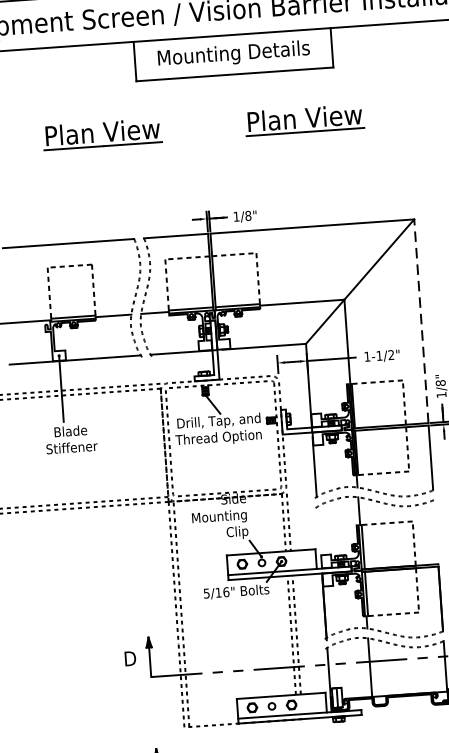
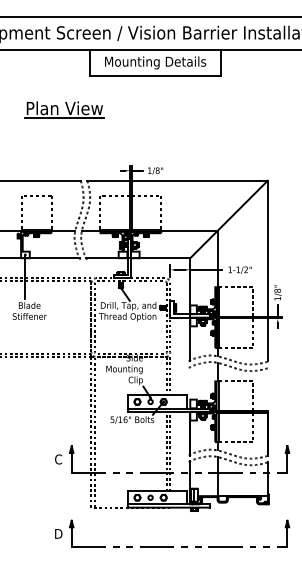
part: (304, 119) -> (199, 109), removed
line: (420, 320) -> (267, 248), dashed -> solid
text: (130, 658) -> (58, 459), D -> C

